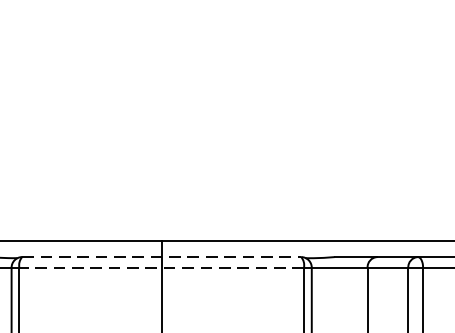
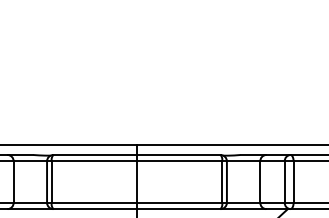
line: (160, 256) -> (136, 154), dashed -> solid
line: (160, 267) -> (136, 161), dashed -> solid

